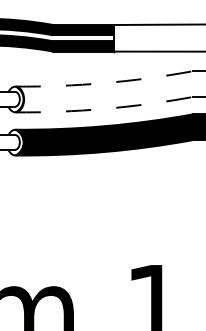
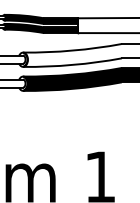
arc: (104, 82) -> (72, 50), dashed -> solid
arc: (104, 108) -> (72, 64), dashed -> solid

